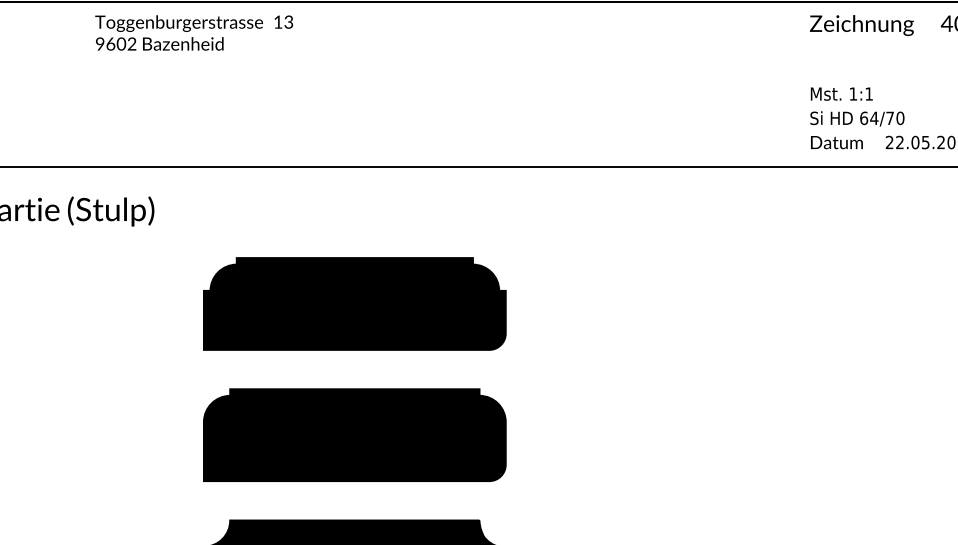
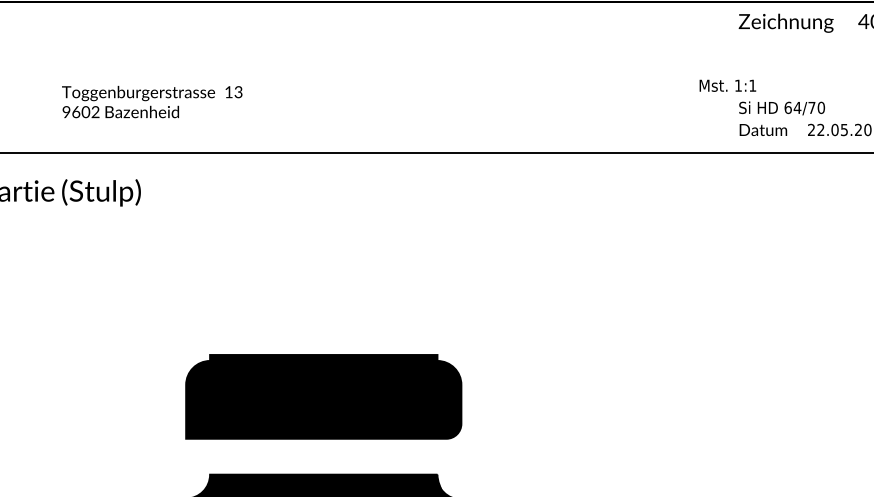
text: (194, 32) -> (152, 101), moved
text: (841, 93) -> (727, 85), moved
part: (354, 303) -> (323, 276), removed

